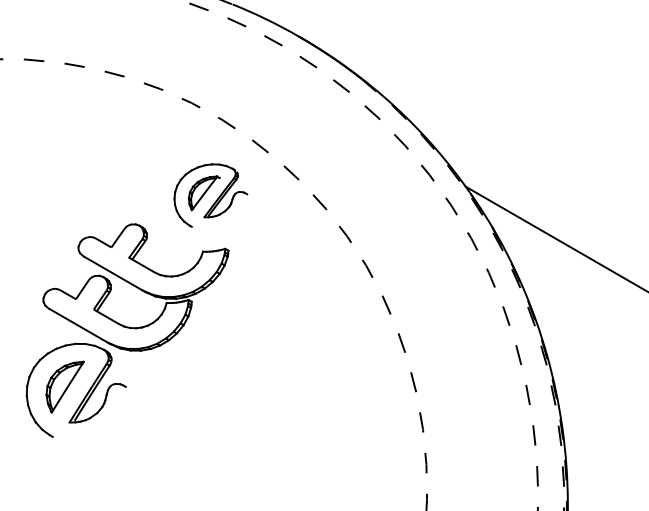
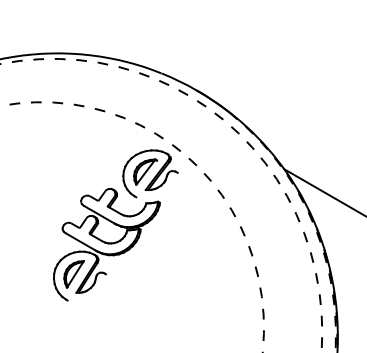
part: (210, 194) -> (150, 173), size x1.43

